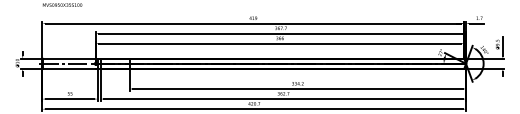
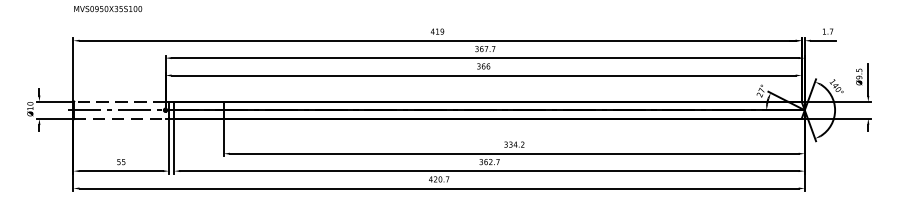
line: (68, 58) -> (118, 101), solid -> dashed
line: (69, 68) -> (120, 118), solid -> dashed

